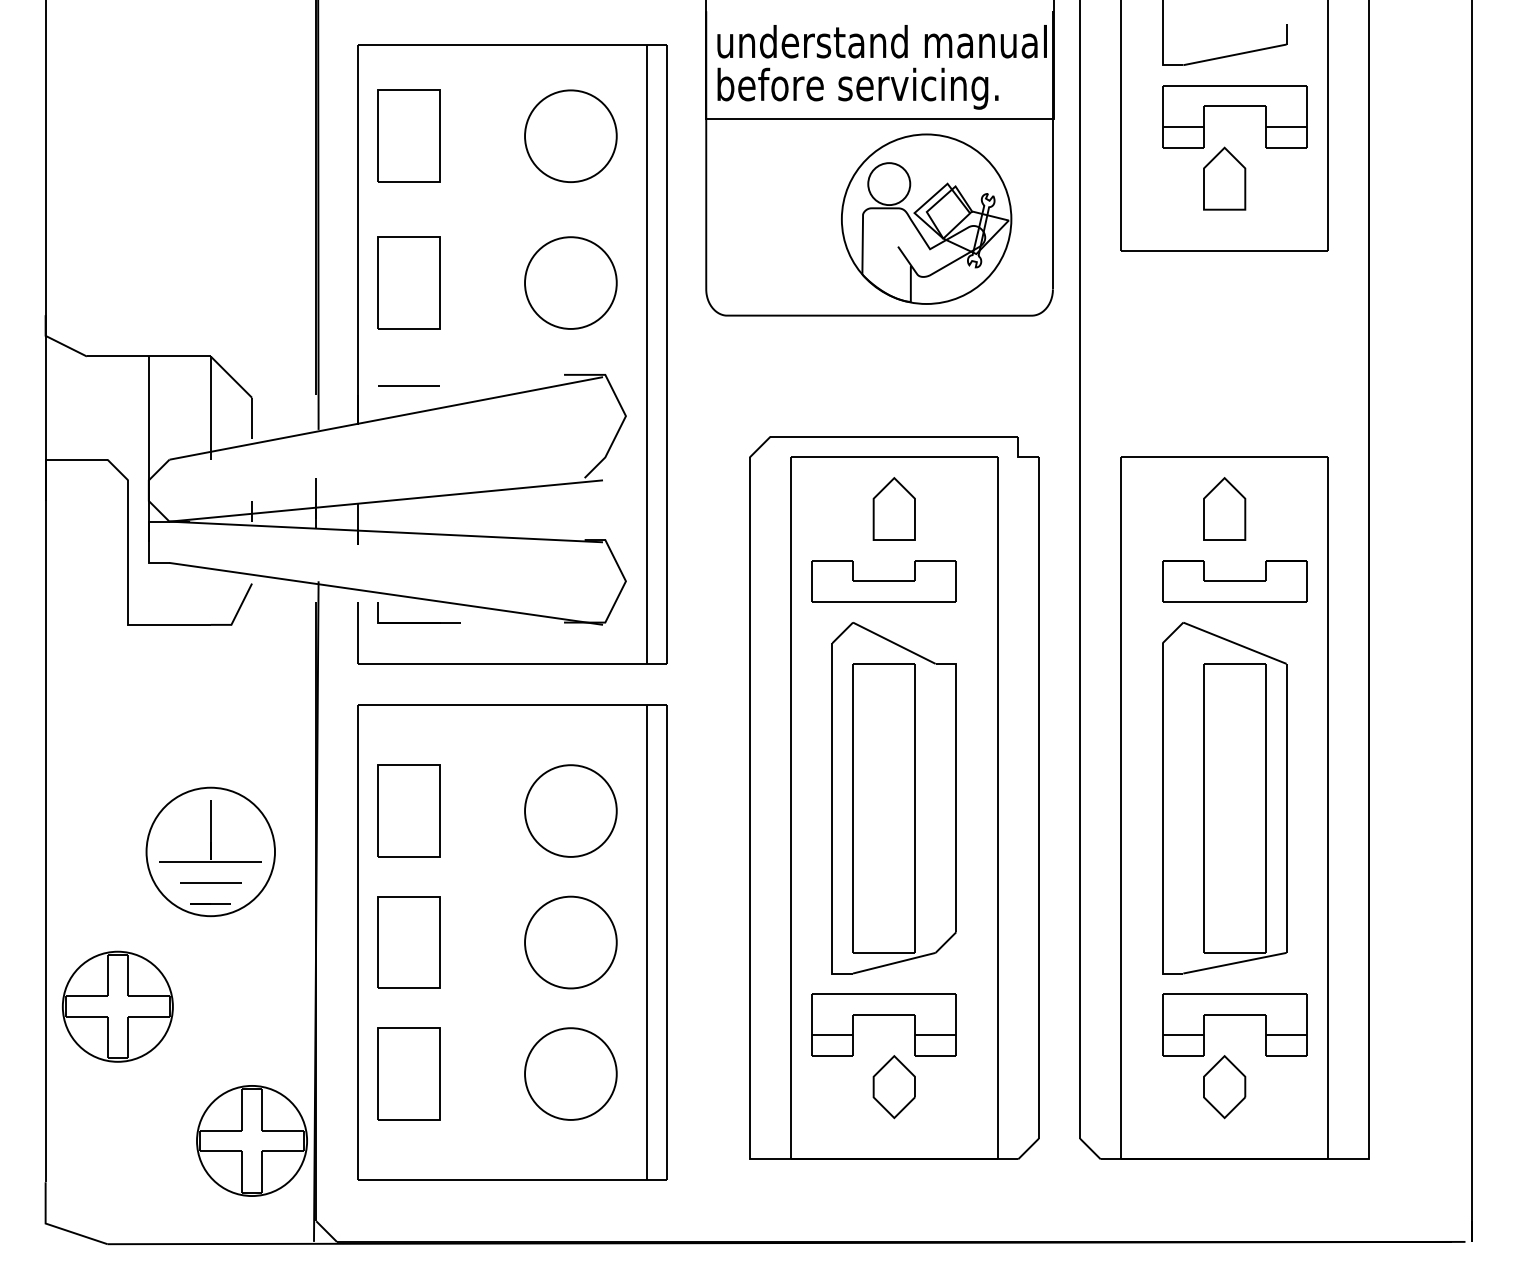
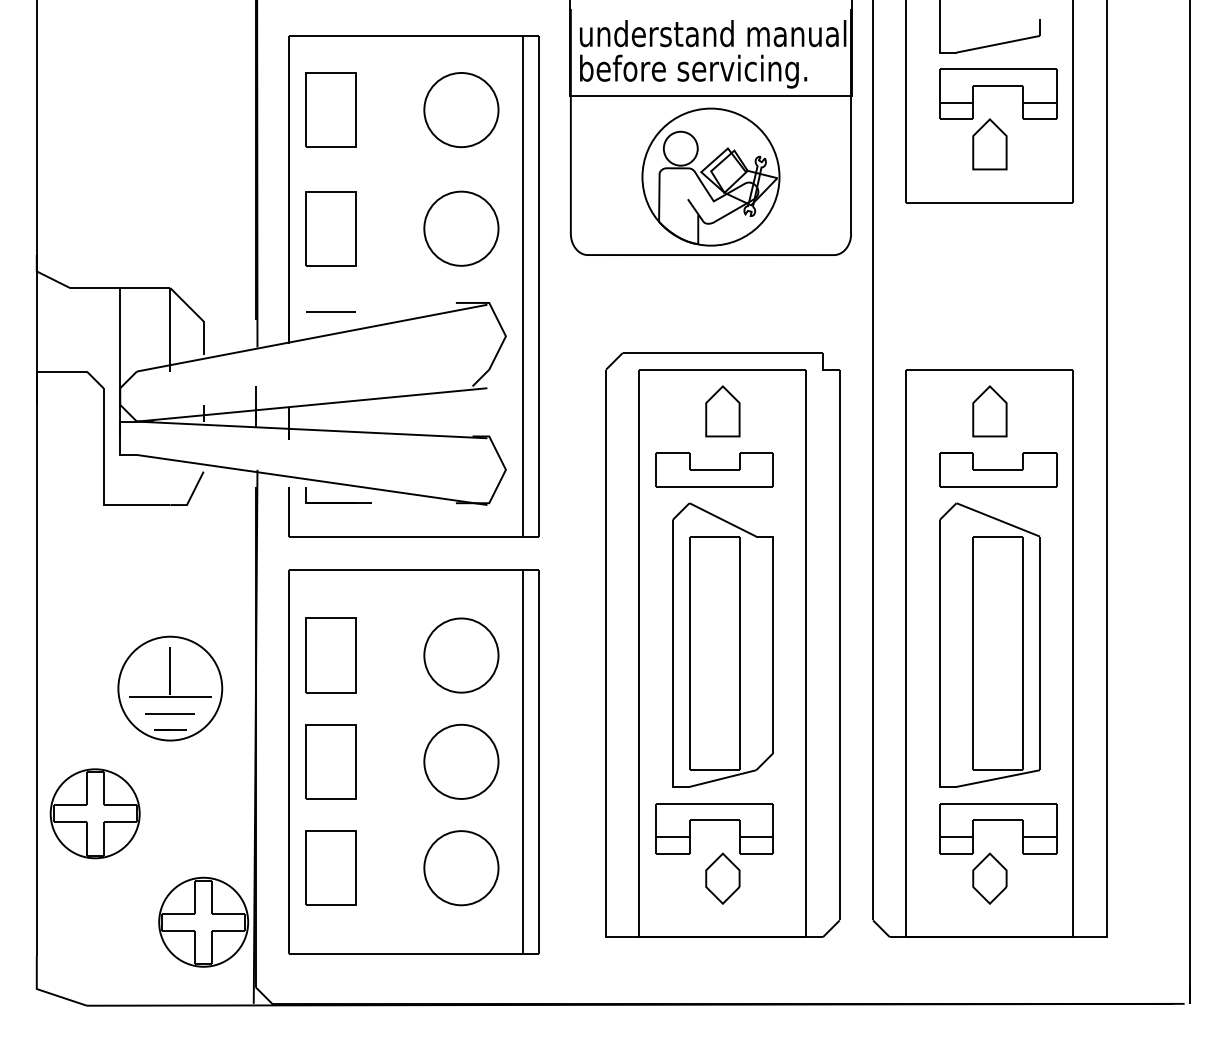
part: (925, 218) -> (710, 176), moved

